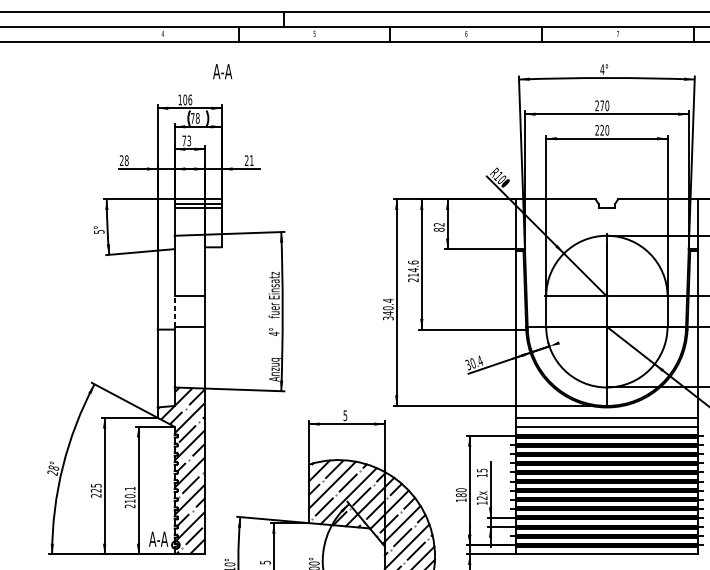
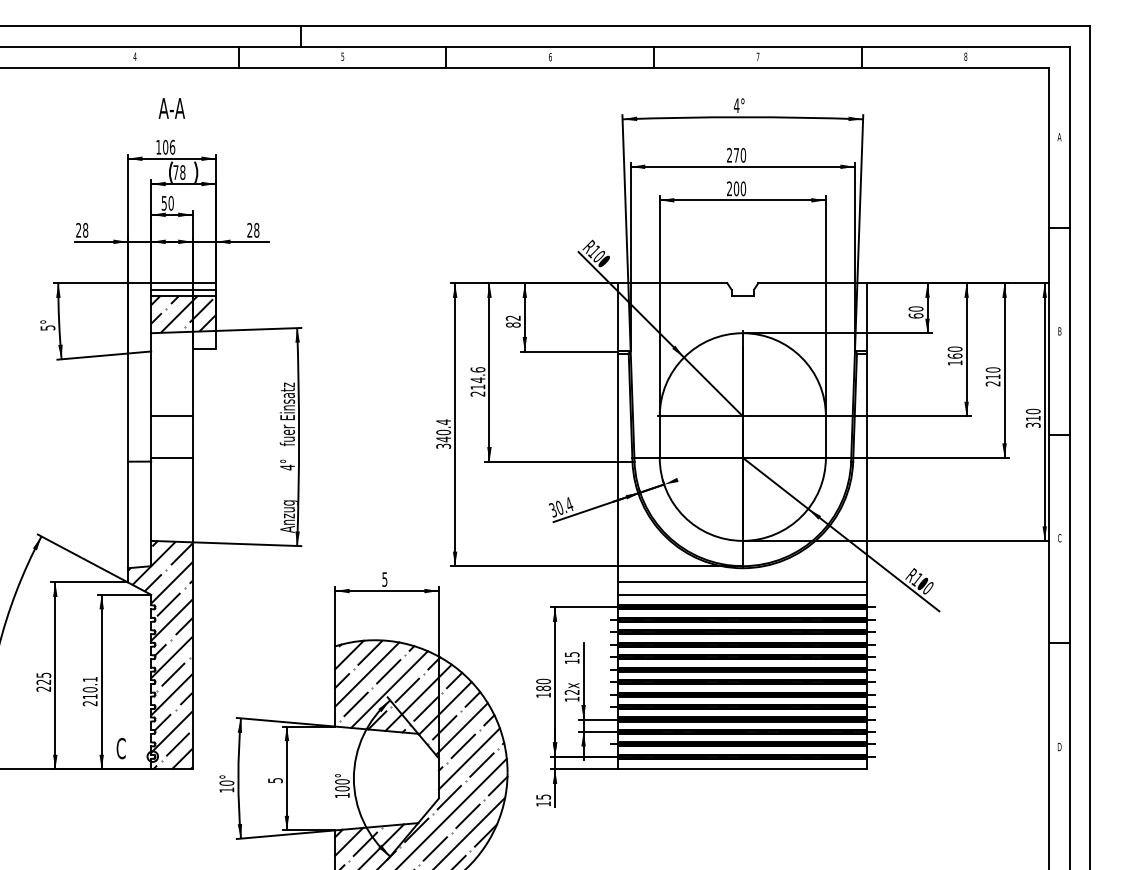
text: (222, 71) -> (171, 108), moved
text: (602, 130) -> (736, 188), 220 -> 200
text: (186, 141) -> (167, 203), 73 -> 50
text: (251, 160) -> (256, 229), 21 -> 28
hatch: (198, 221) -> (183, 313), added
line: (174, 311) -> (151, 437), dashed -> solid
text: (158, 539) -> (129, 748), A-A -> C

